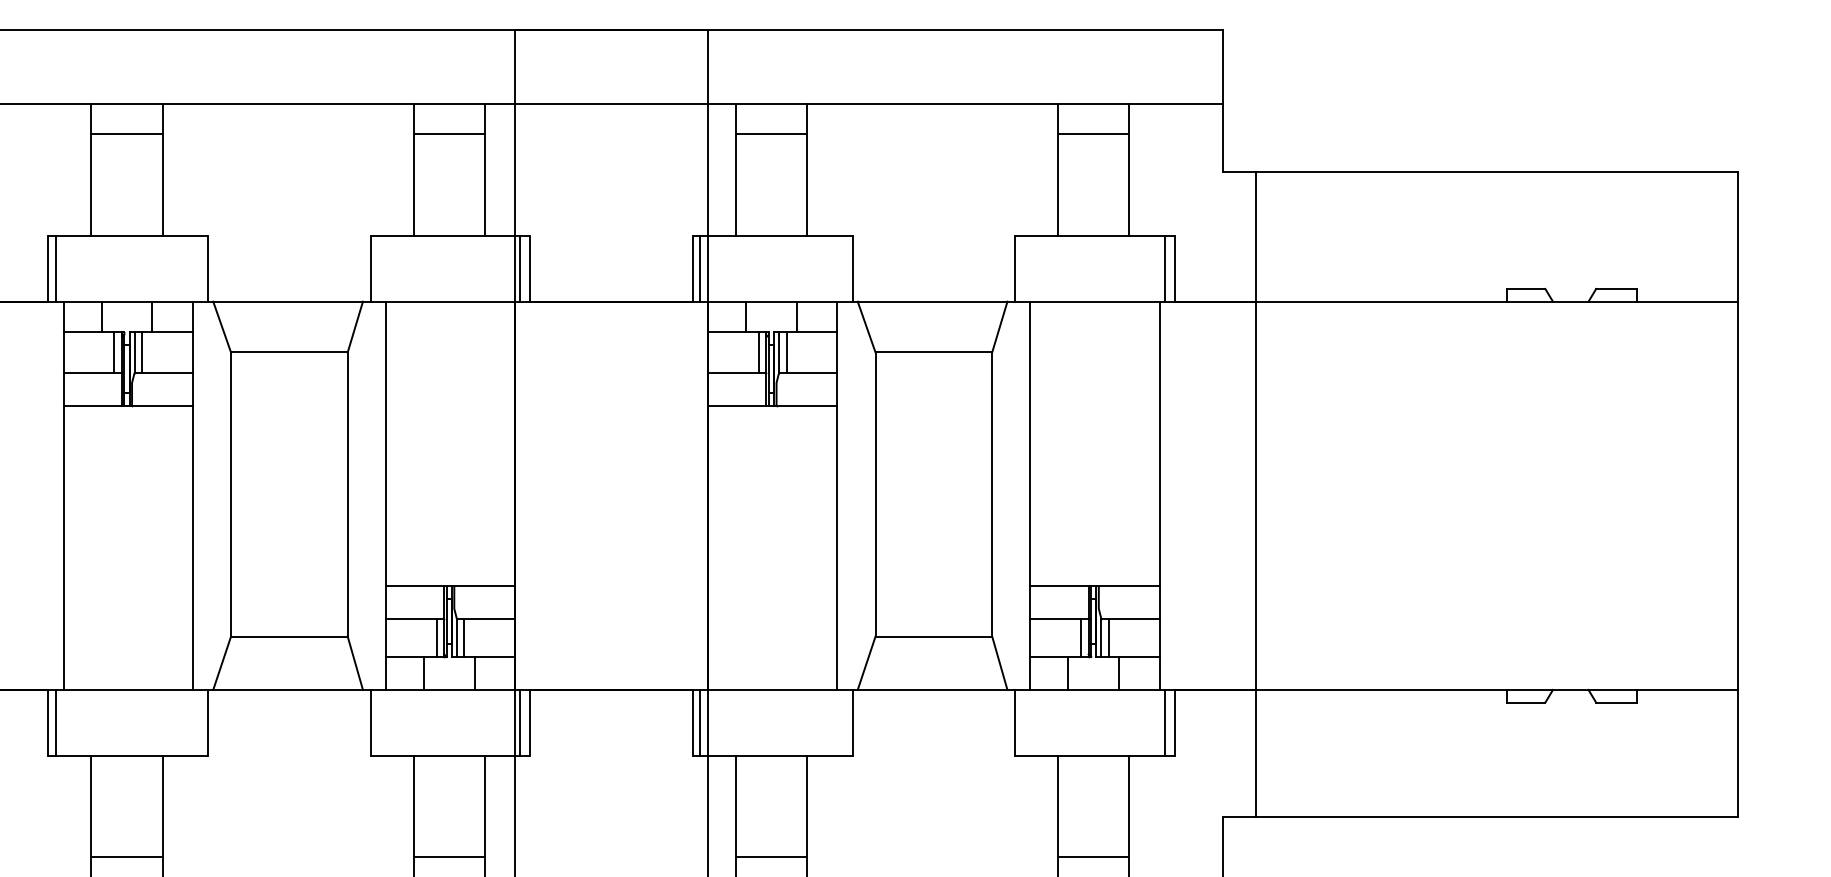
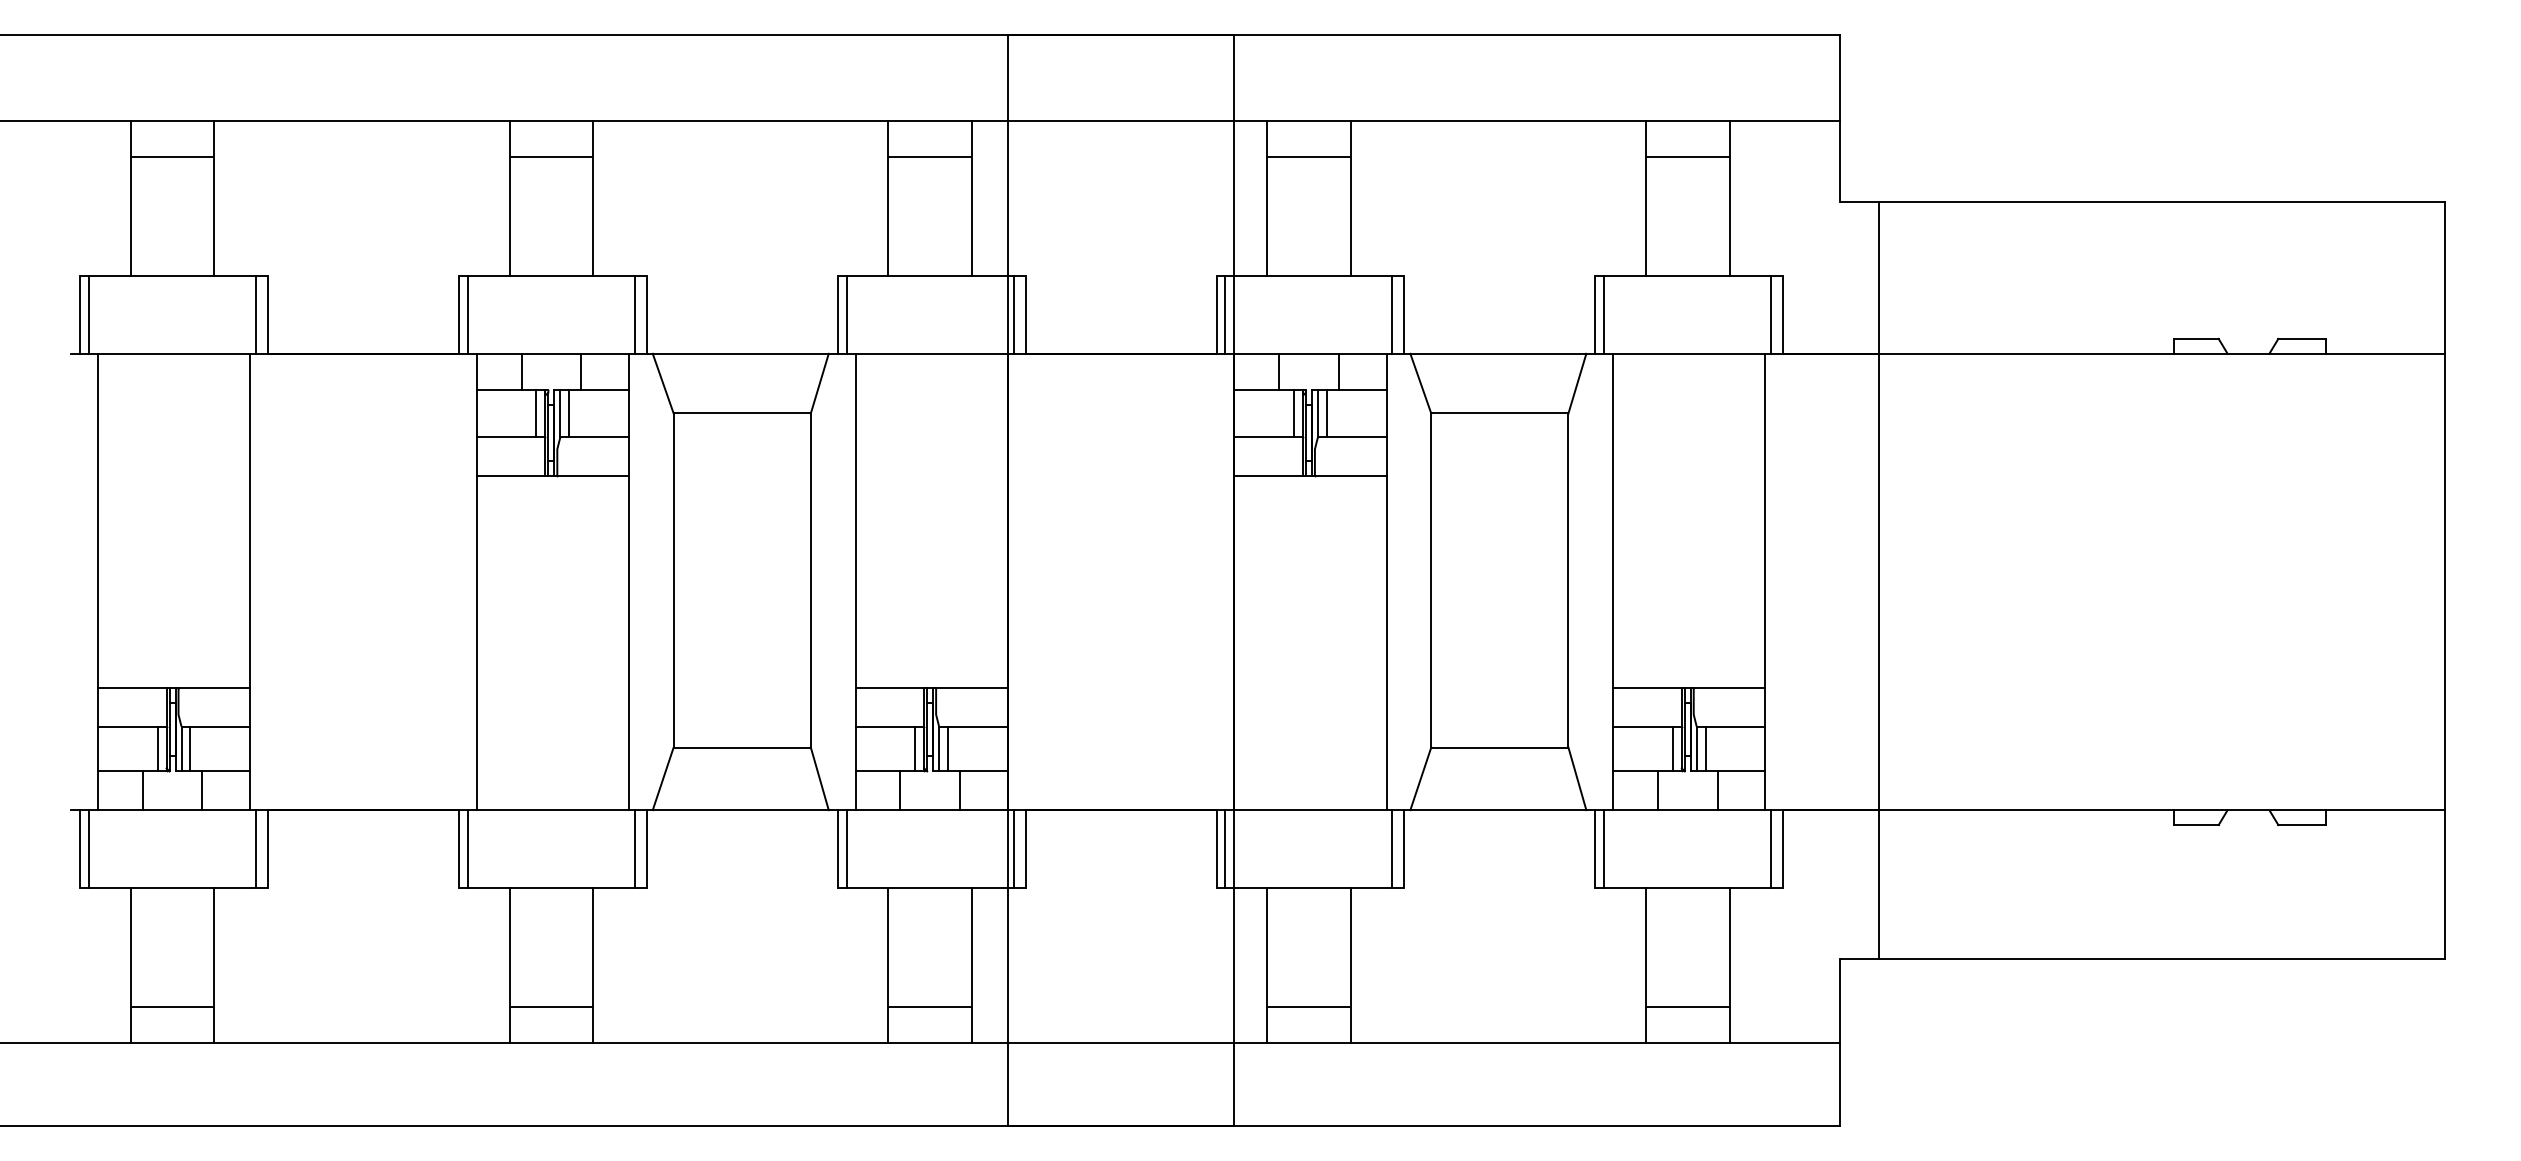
line: (197, 268) -> (634, 314), added
line: (378, 268) -> (846, 314), added
line: (842, 268) -> (1392, 314), added
line: (1022, 268) -> (1604, 314), added
line: (197, 722) -> (634, 848), added
line: (378, 722) -> (846, 848), added
line: (842, 722) -> (1392, 848), added
line: (1022, 722) -> (1604, 848), added

